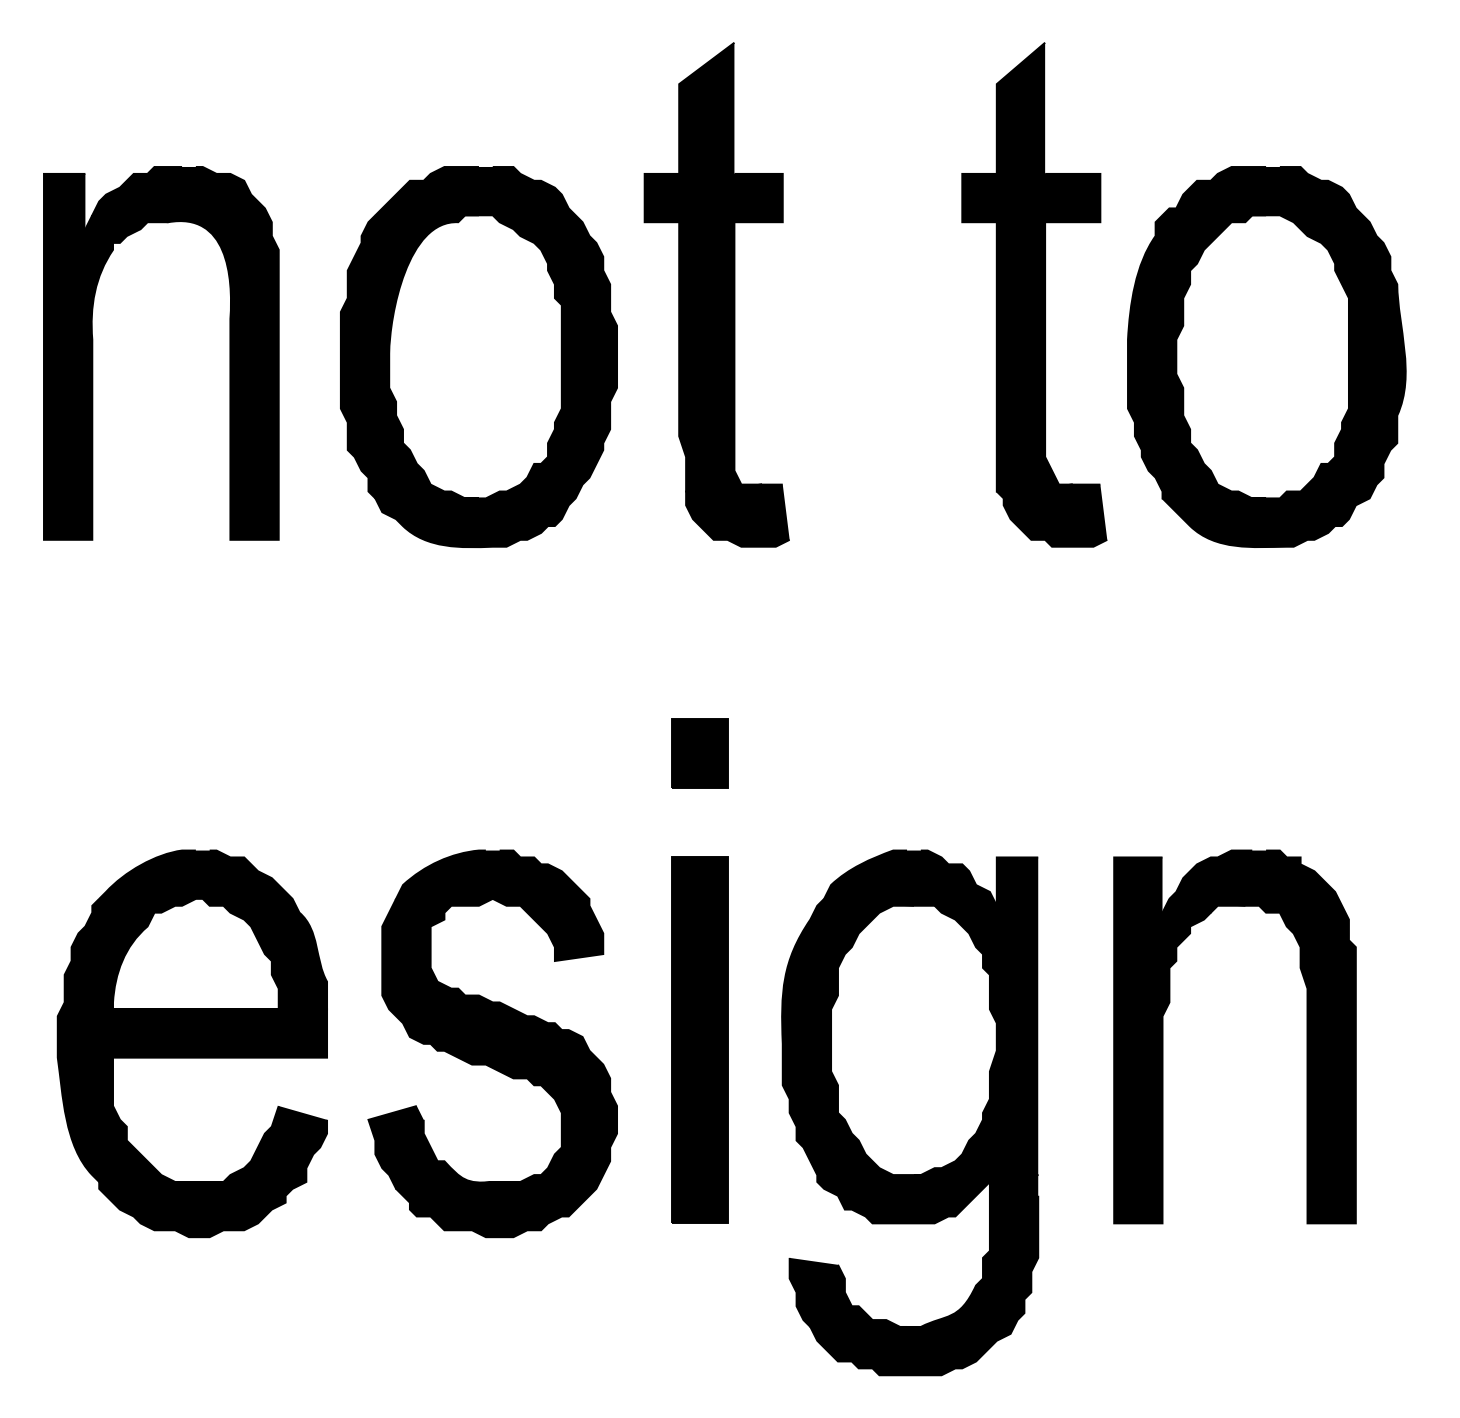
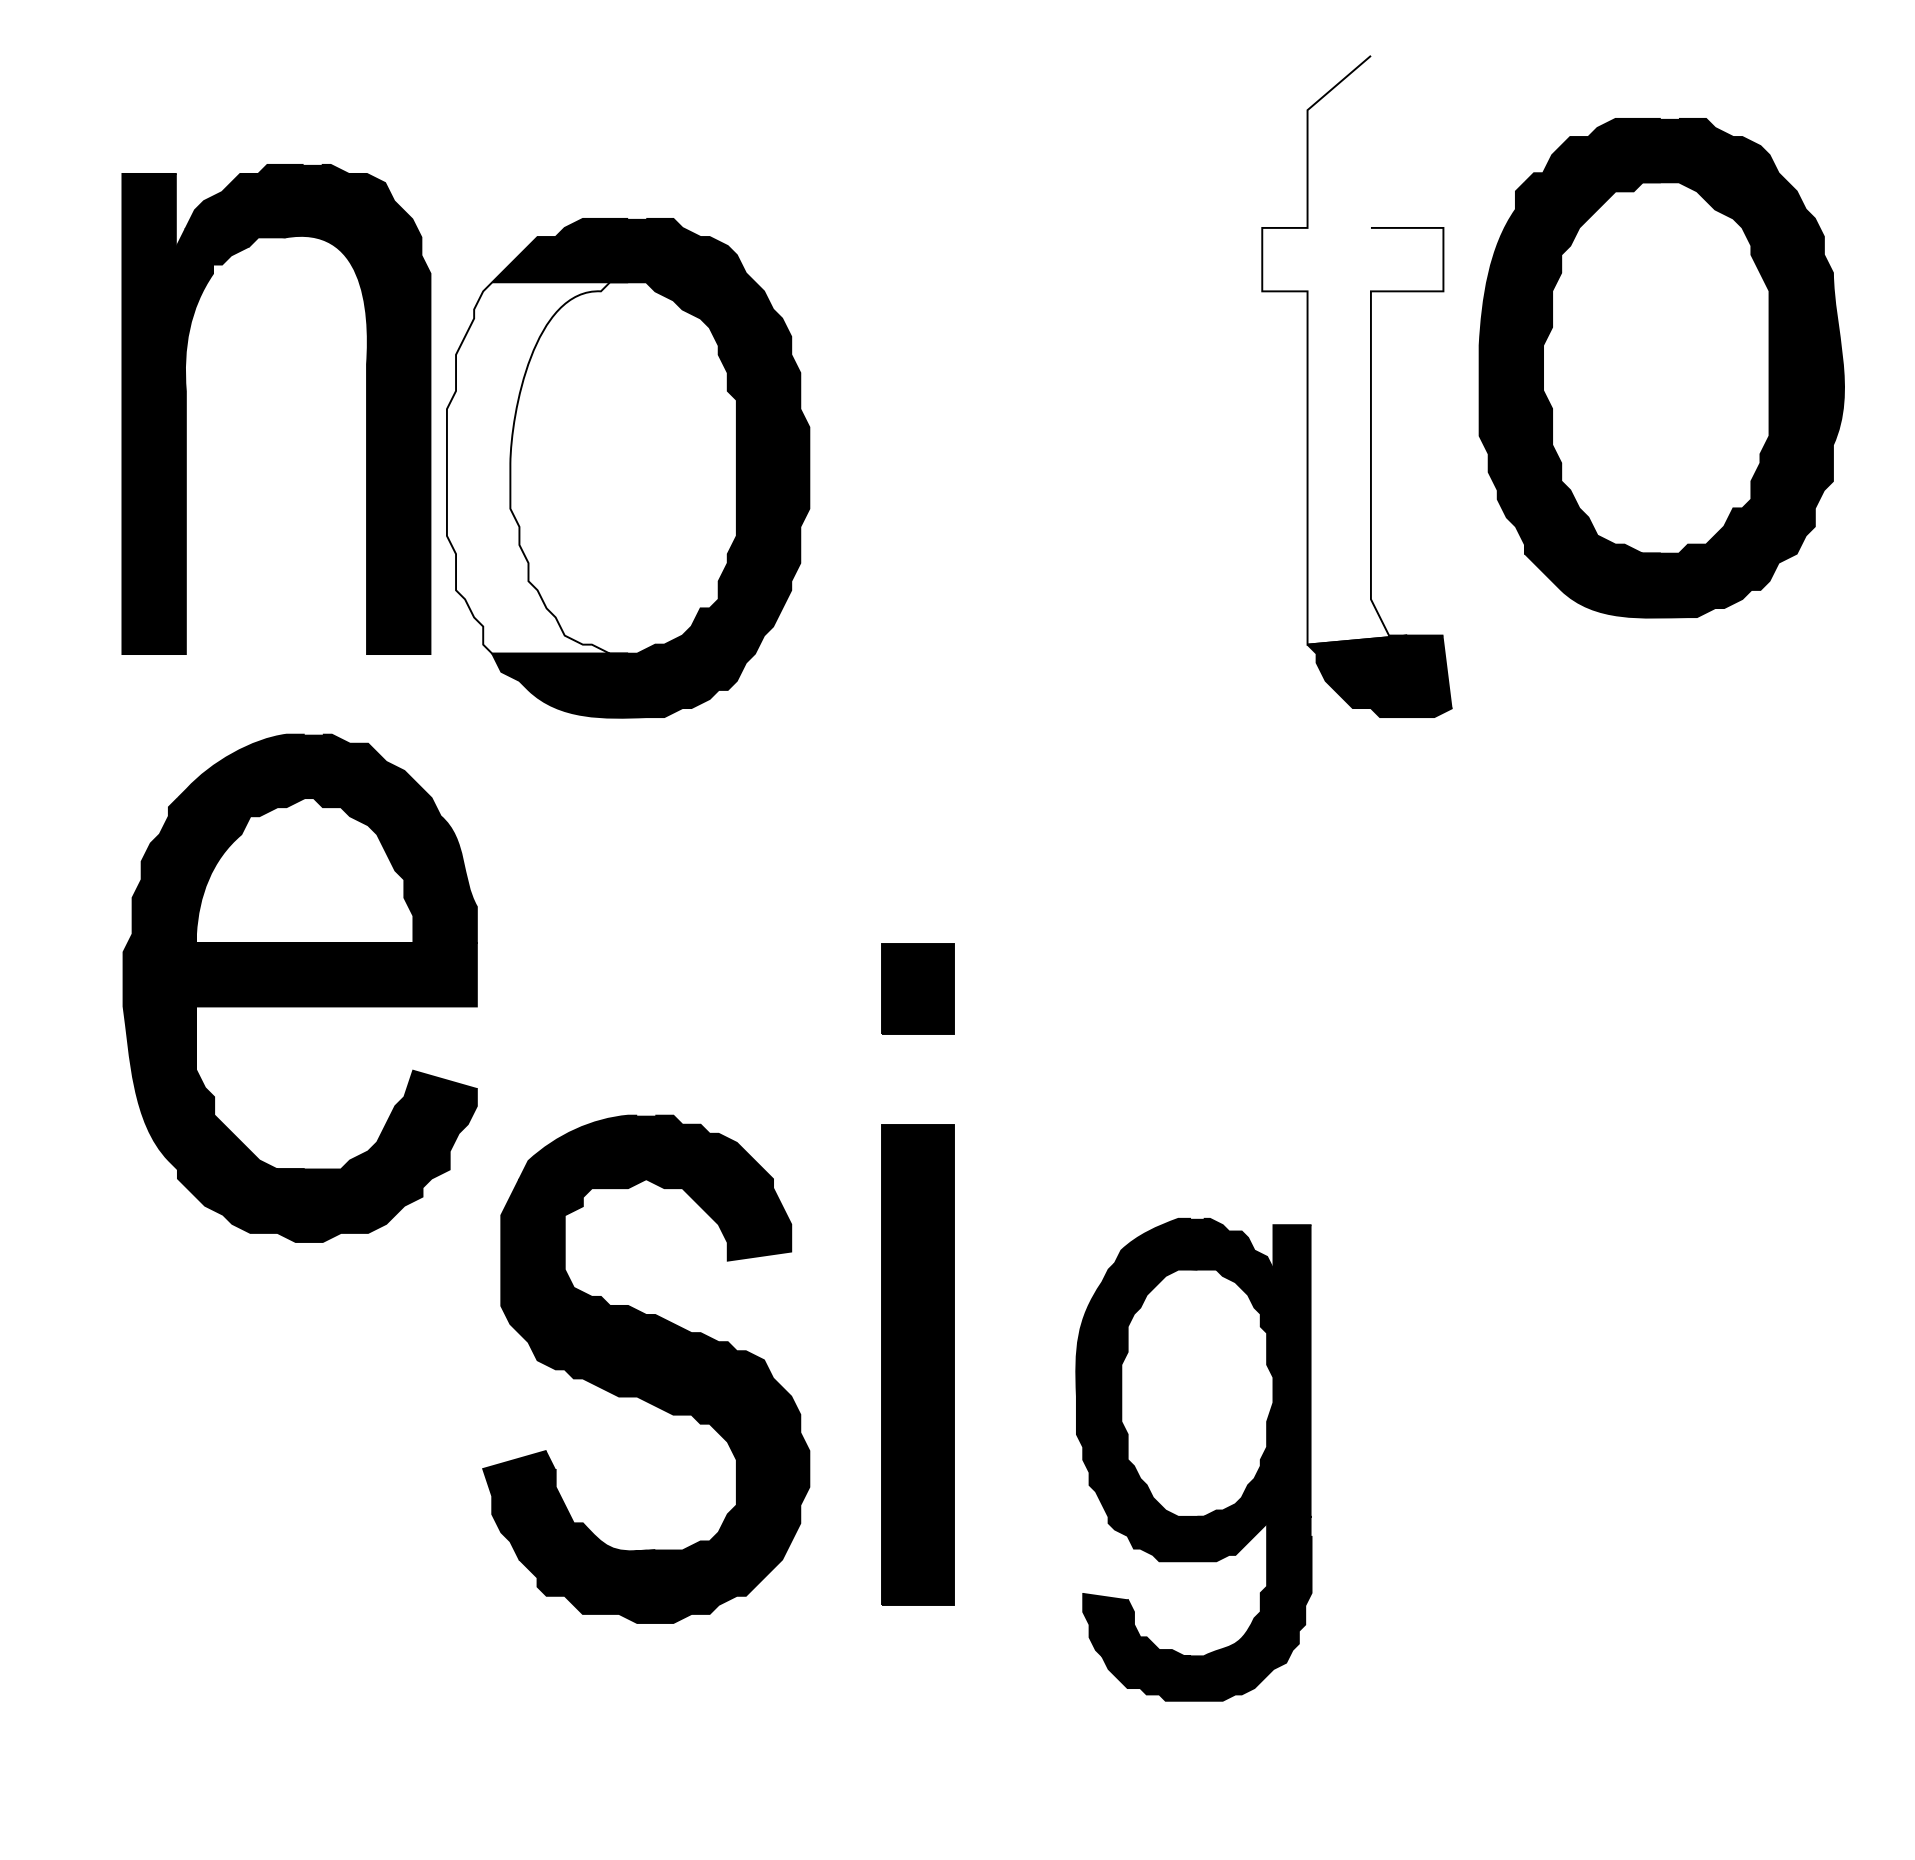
fill: (1031, 266) -> (1352, 349), removed
part: (716, 294) -> (939, 386), removed
part: (92, 353) -> (186, 409), moved
fill: (409, 356) -> (537, 467), removed
part: (1266, 357) -> (1661, 368), moved
part: (1162, 1036) -> (1525, 1359), removed
part: (191, 1043) -> (299, 987), moved
part: (909, 1112) -> (1193, 1459), size x0.7

